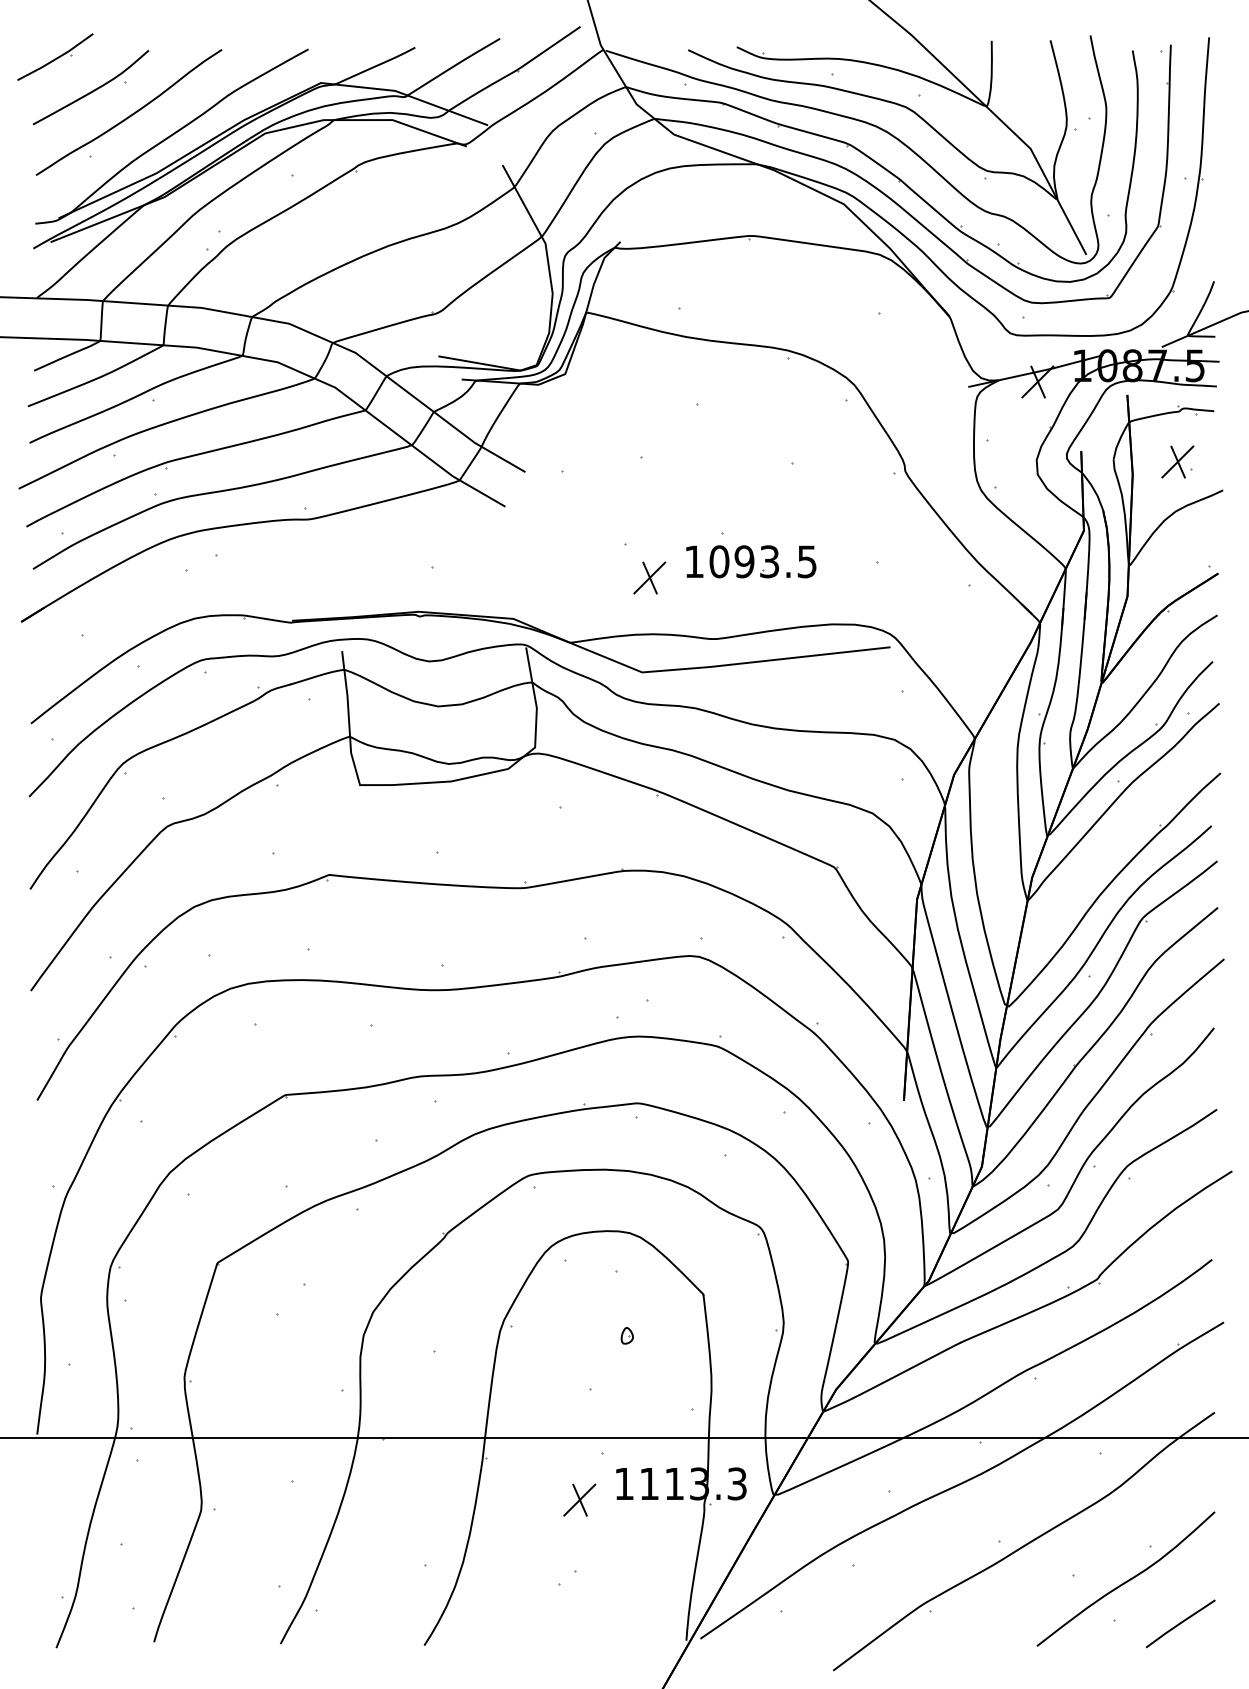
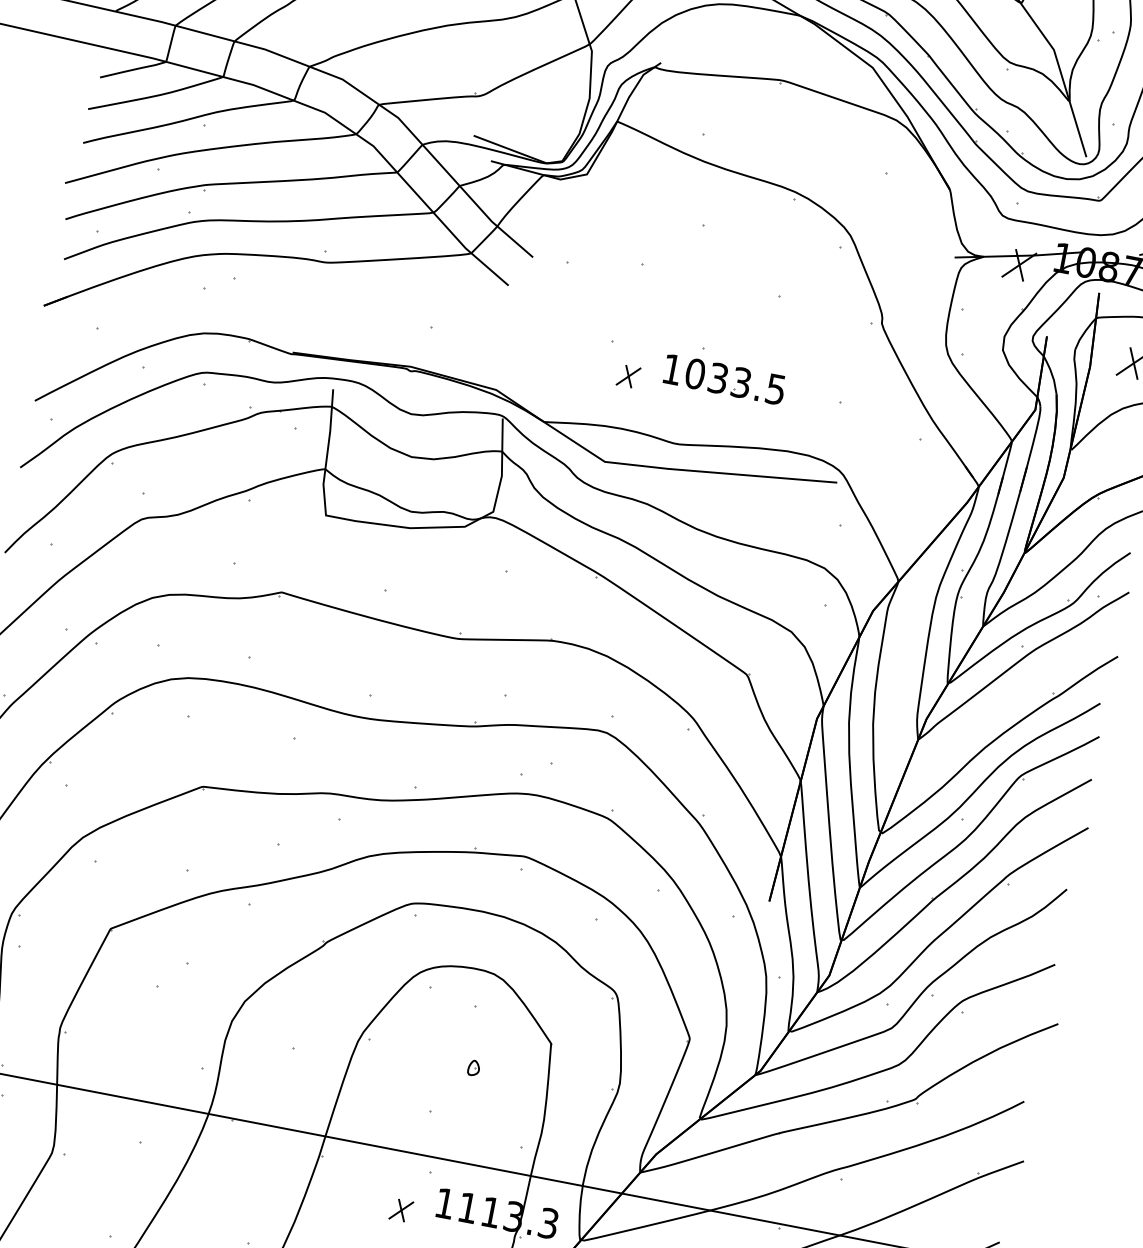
text: (744, 561) -> (718, 378), 1093.5 -> 1033.5
part: (649, 577) -> (628, 376), size x0.7
part: (579, 1499) -> (401, 1209), size x0.7

